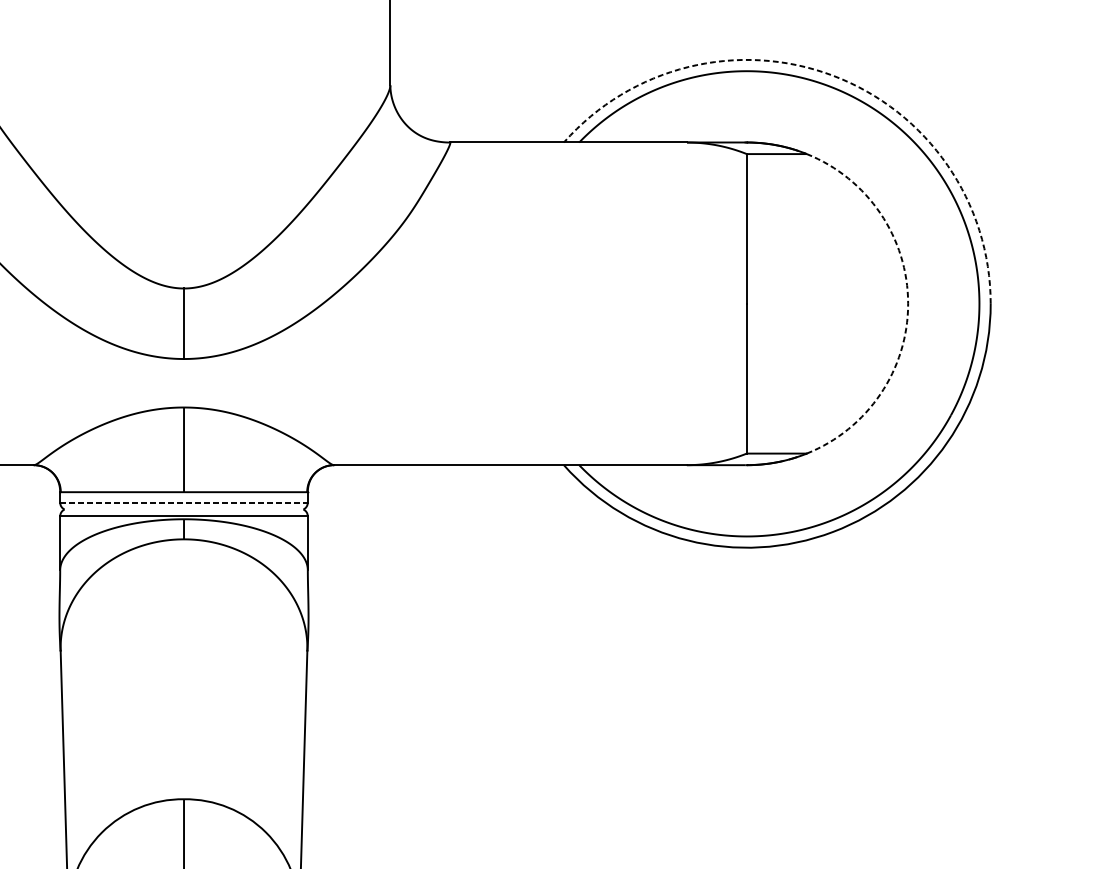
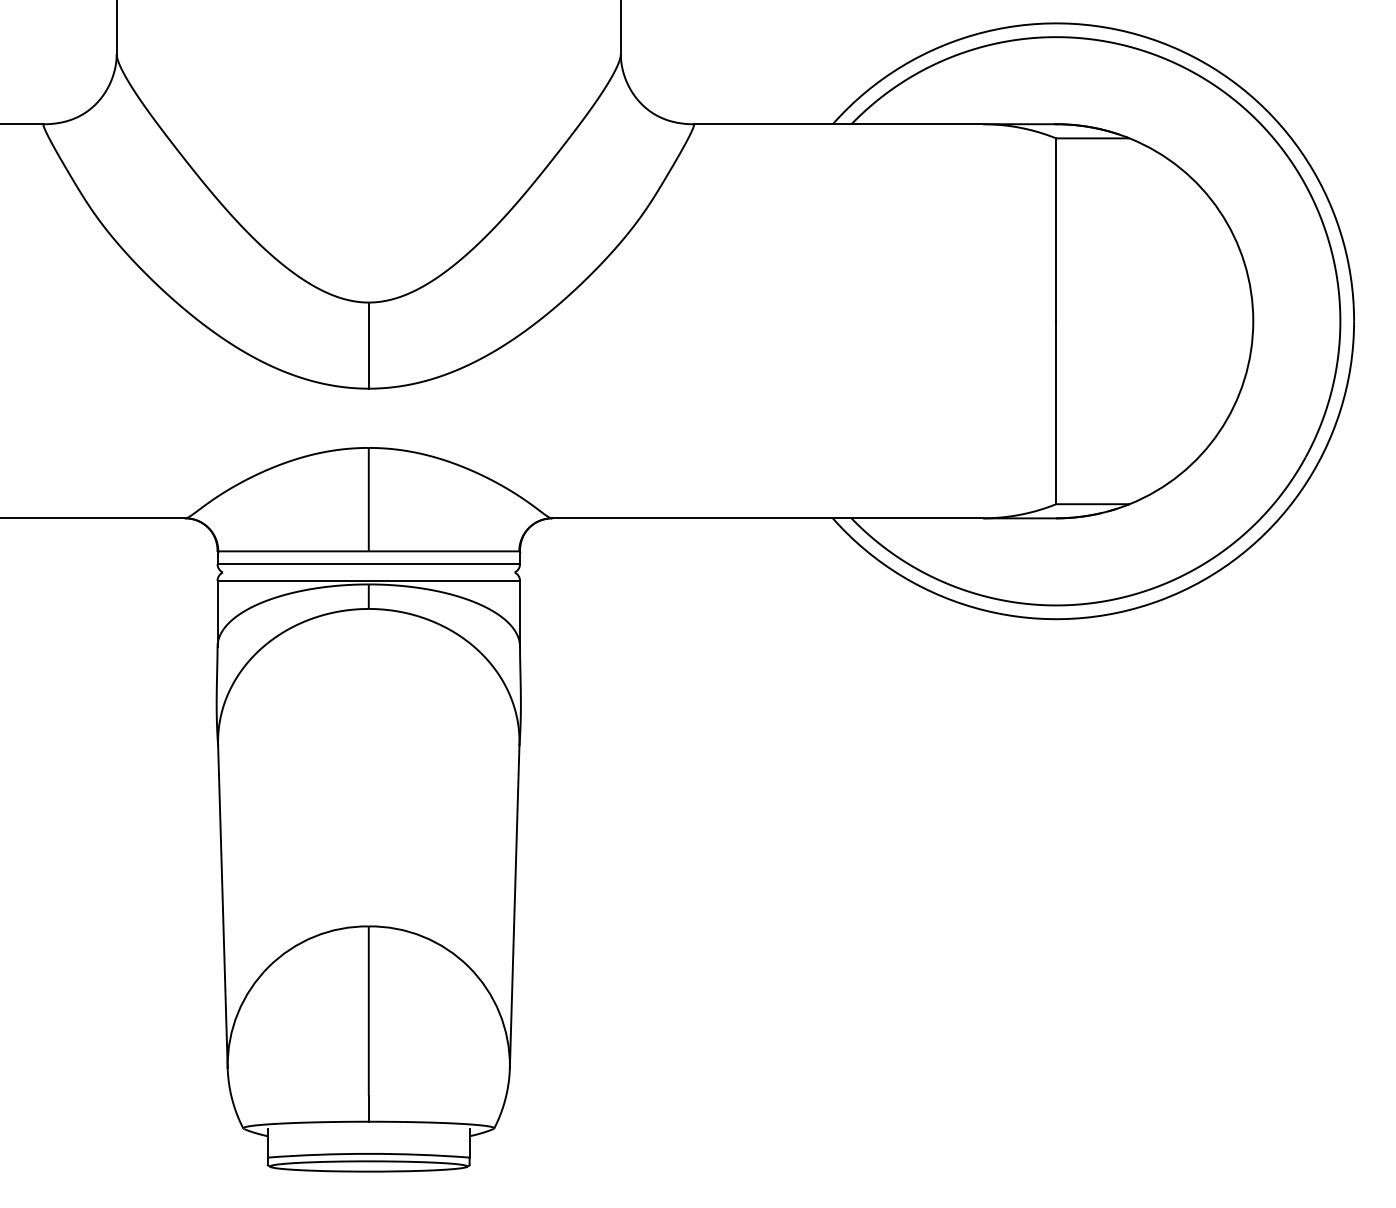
arc: (833, 75) -> (1161, 42), dashed -> solid
arc: (908, 304) -> (1253, 321), dashed -> solid
line: (184, 502) -> (369, 564), dashed -> solid

